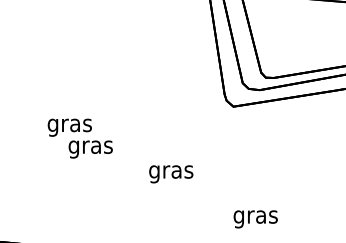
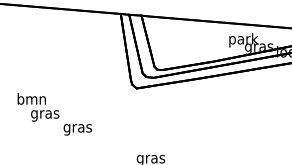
text: (69, 125) -> (31, 100), gras -> bmn
text: (170, 173) -> (77, 129), moved

